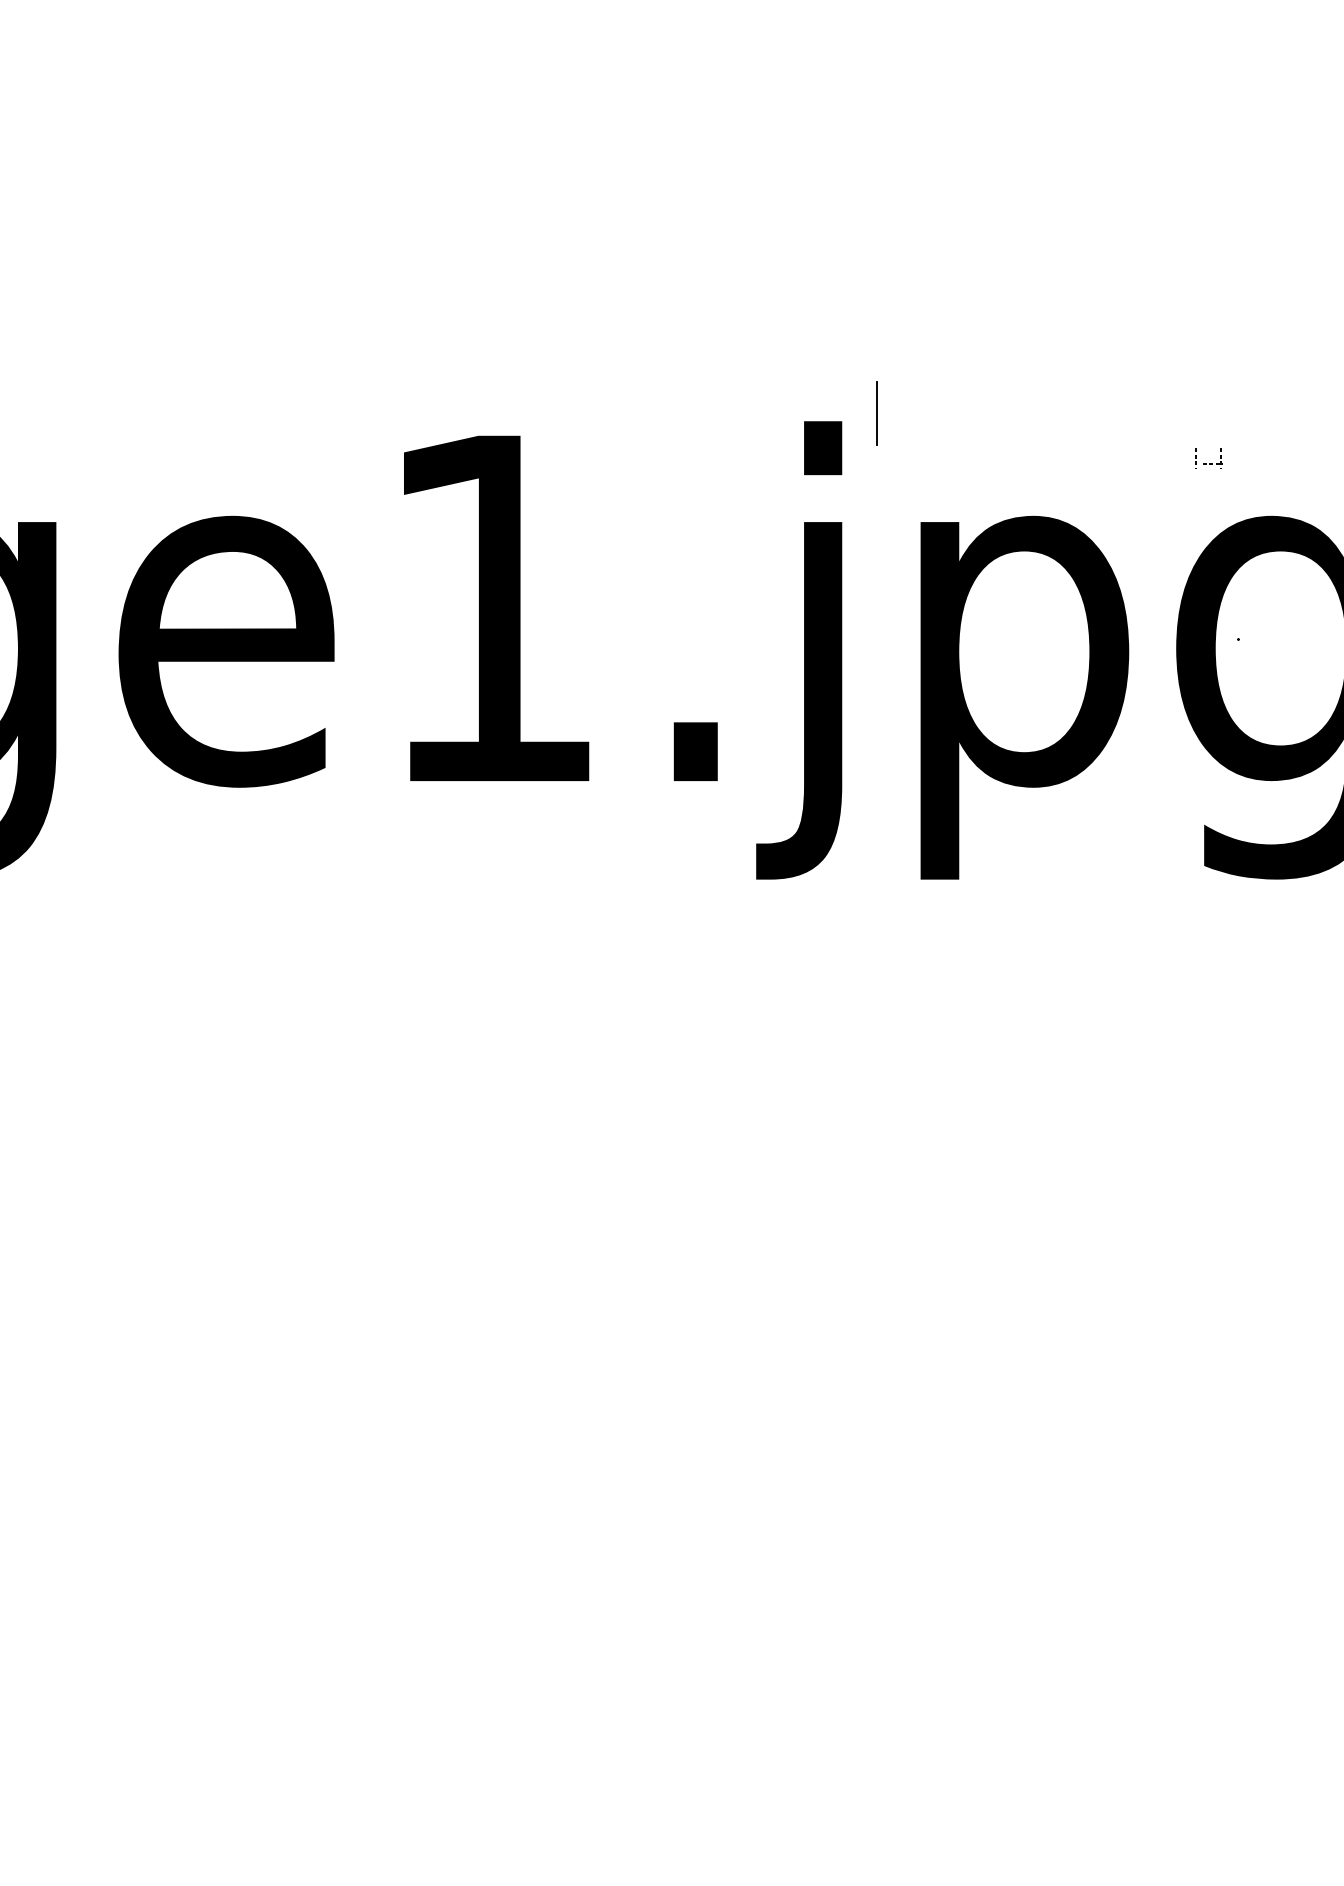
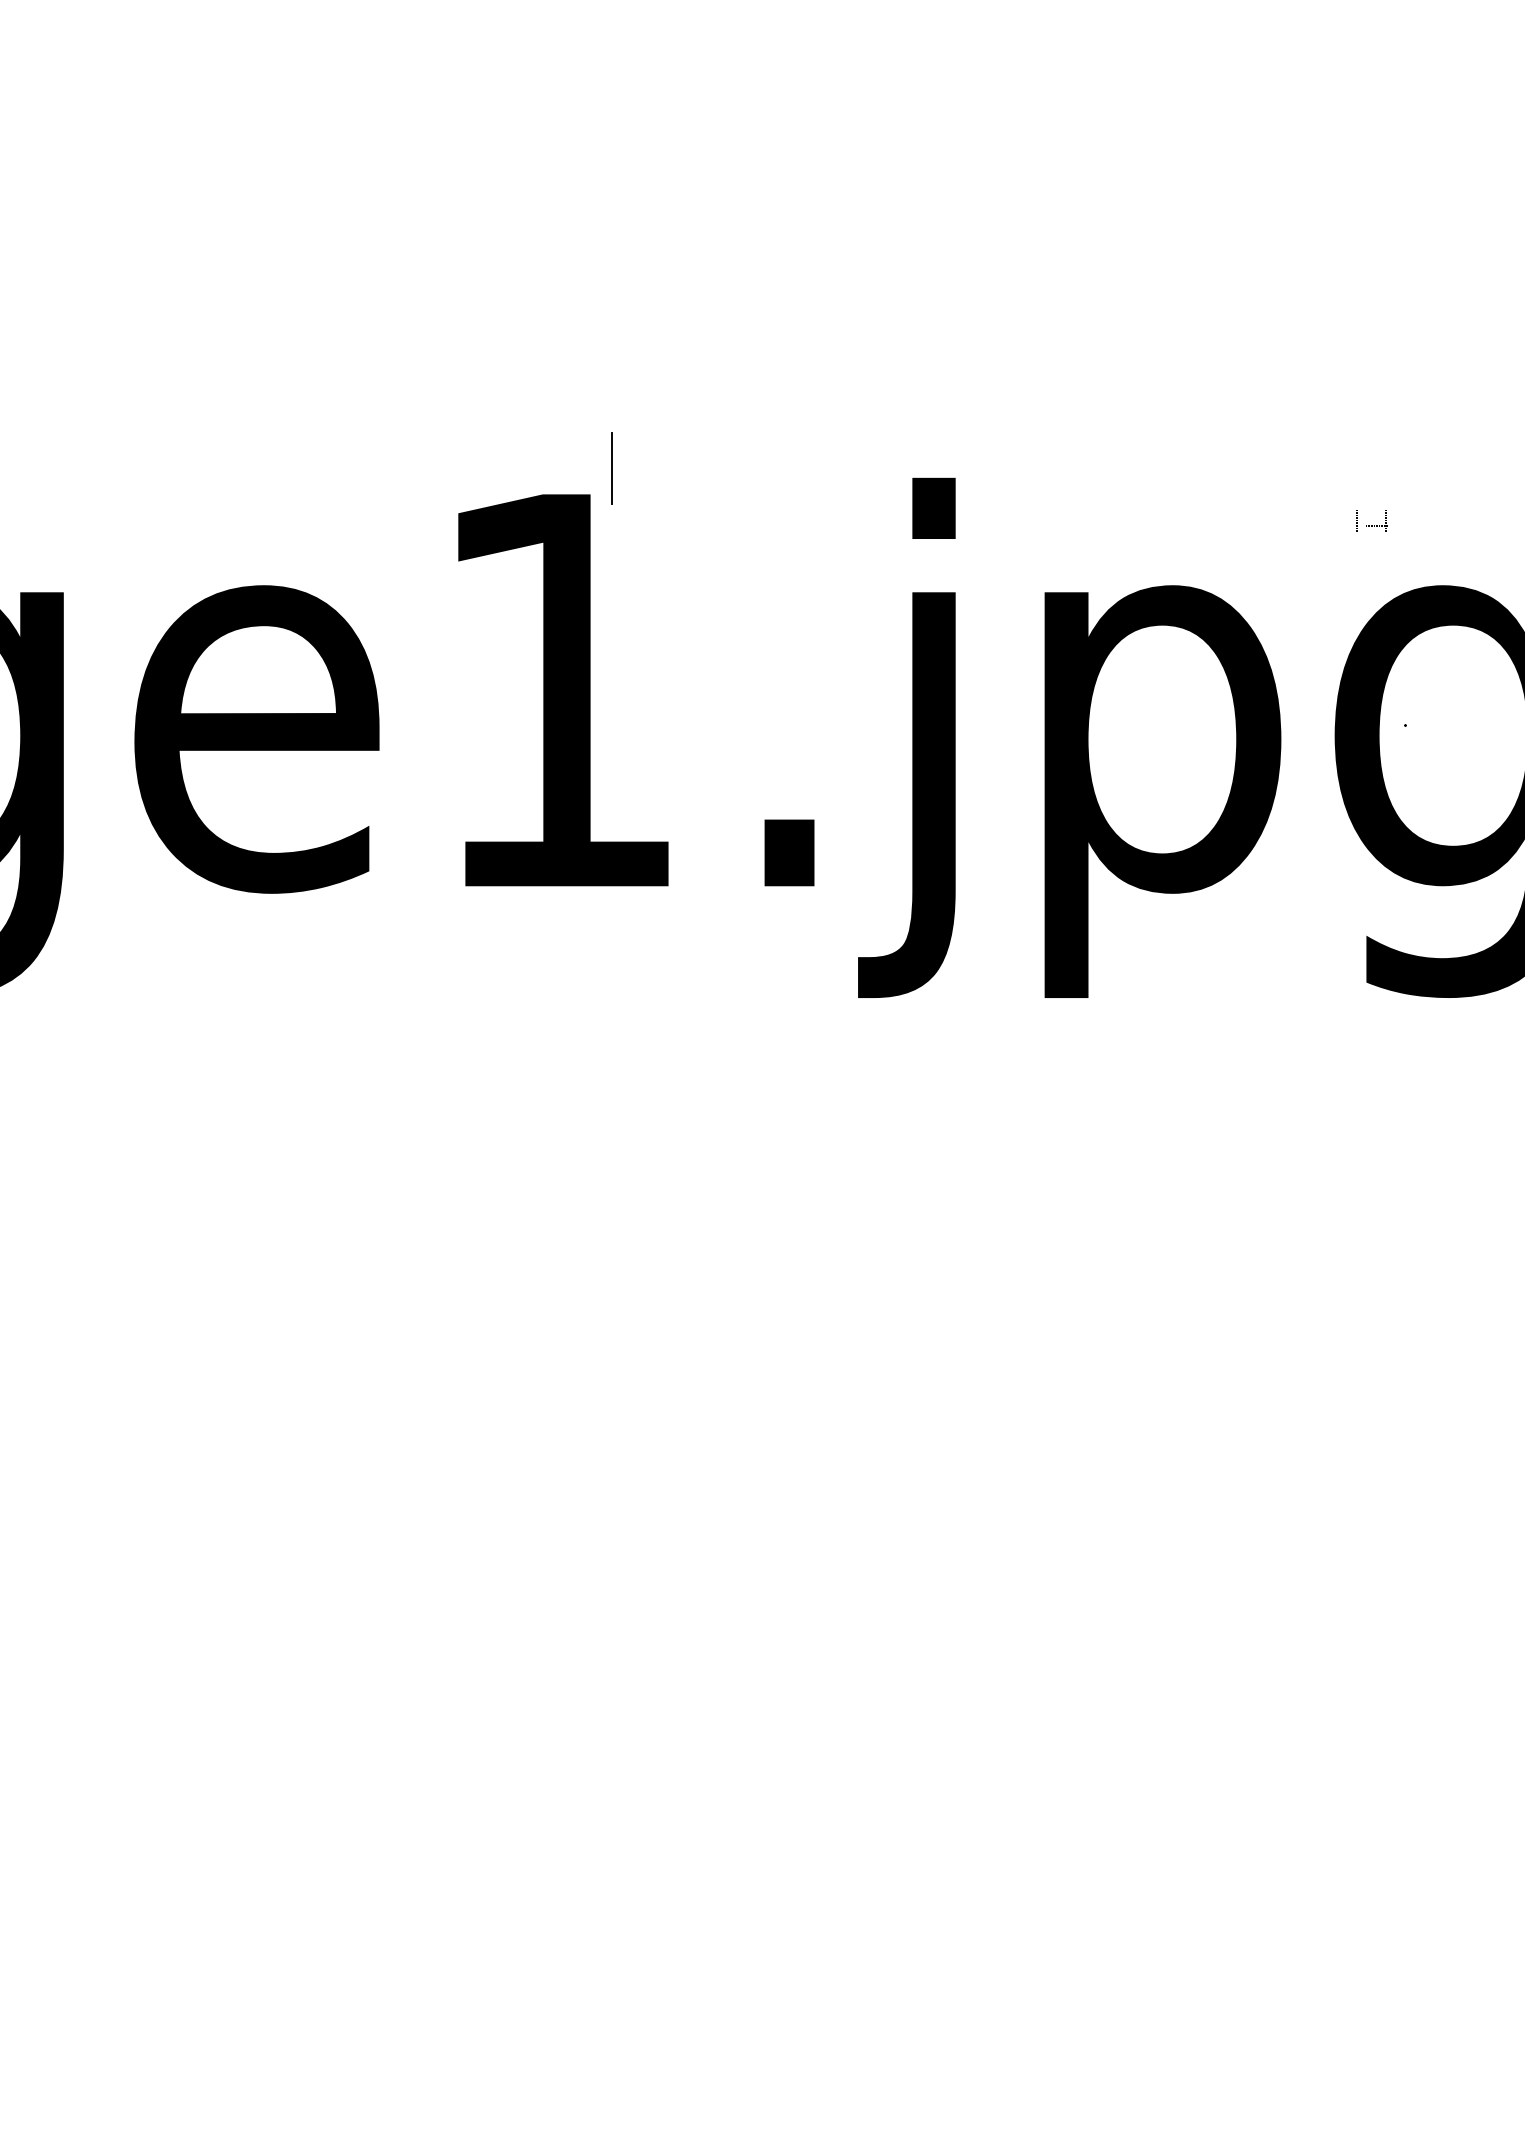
line: (876, 413) -> (610, 469), moved

